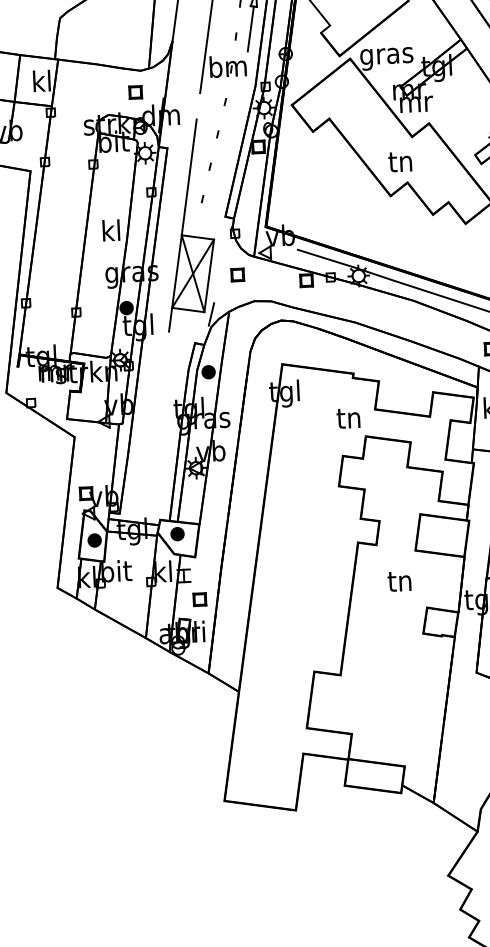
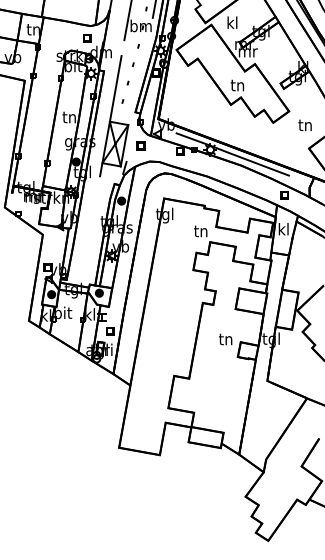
text: (386, 56) -> (232, 24), gras -> kl
text: (39, 81) -> (32, 29), kl -> tn
text: (109, 229) -> (68, 116), kl -> tn
text: (399, 581) -> (225, 339), moved

